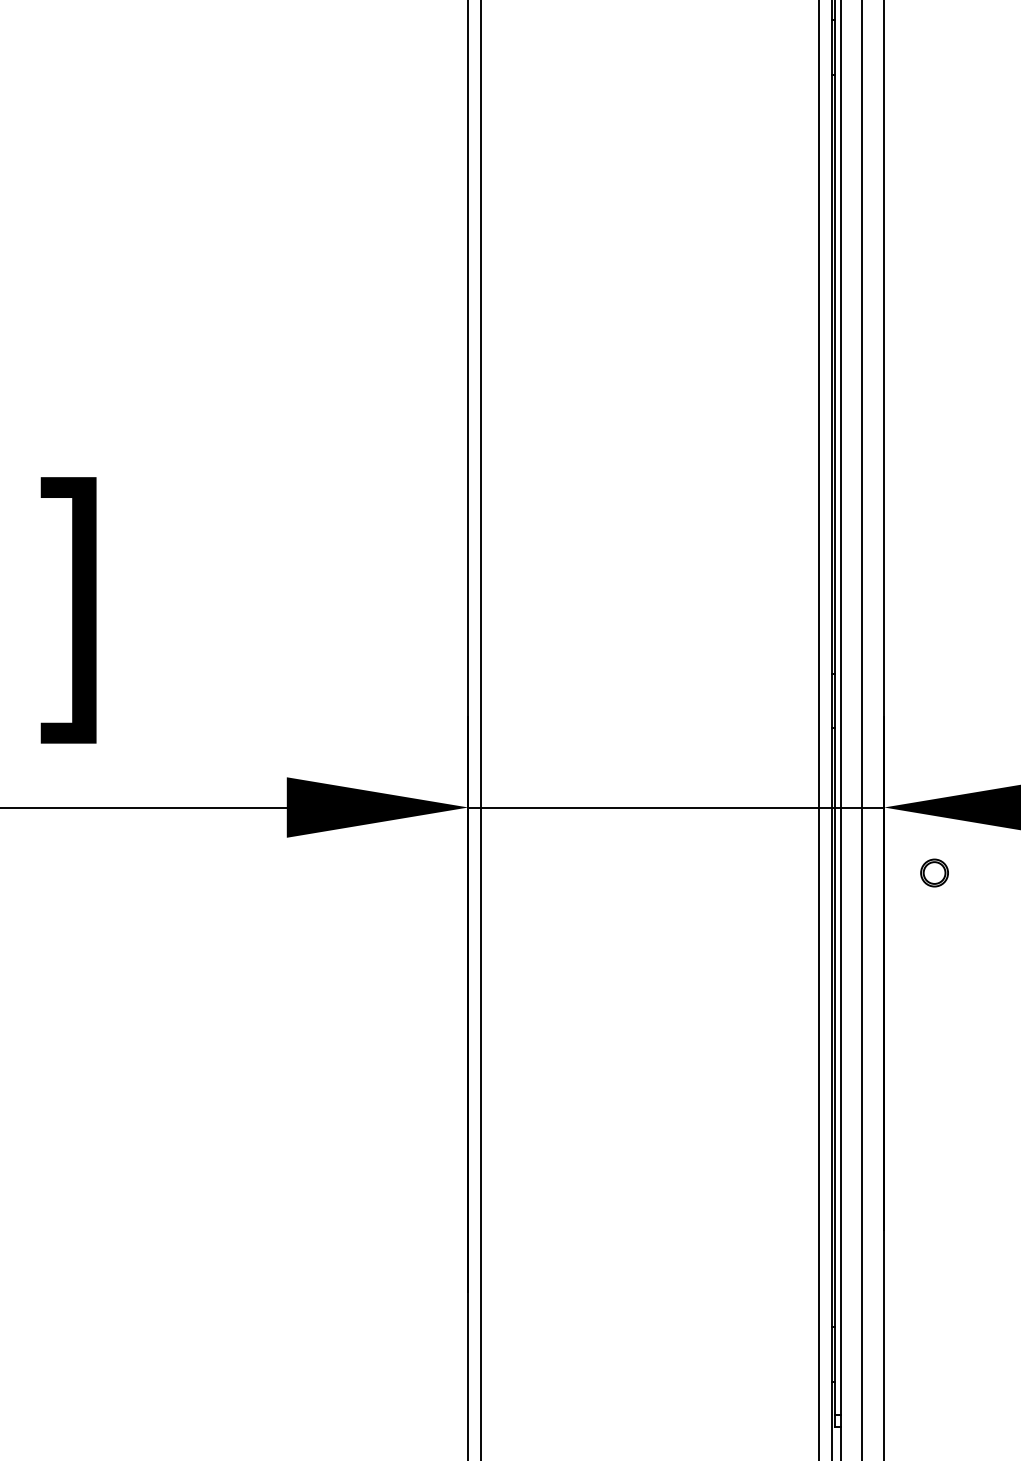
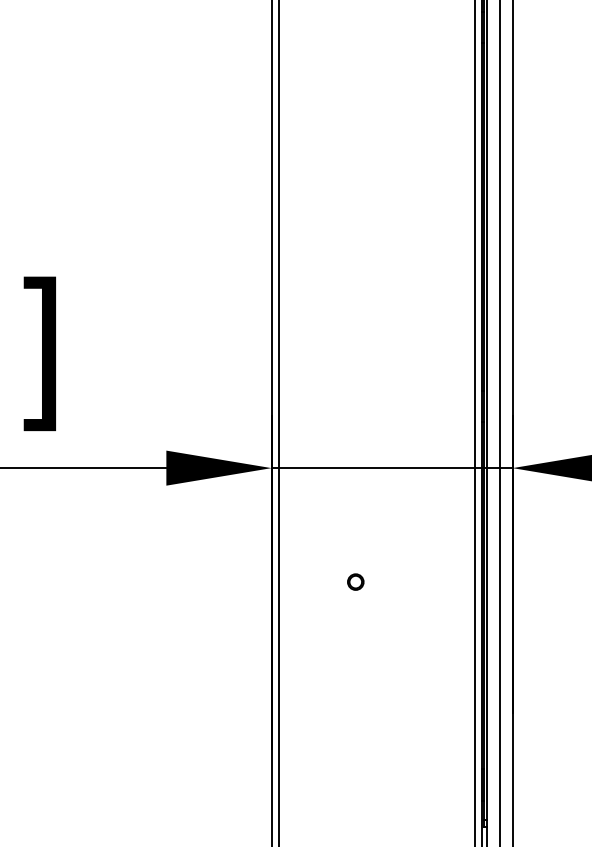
part: (934, 871) -> (355, 581), moved

